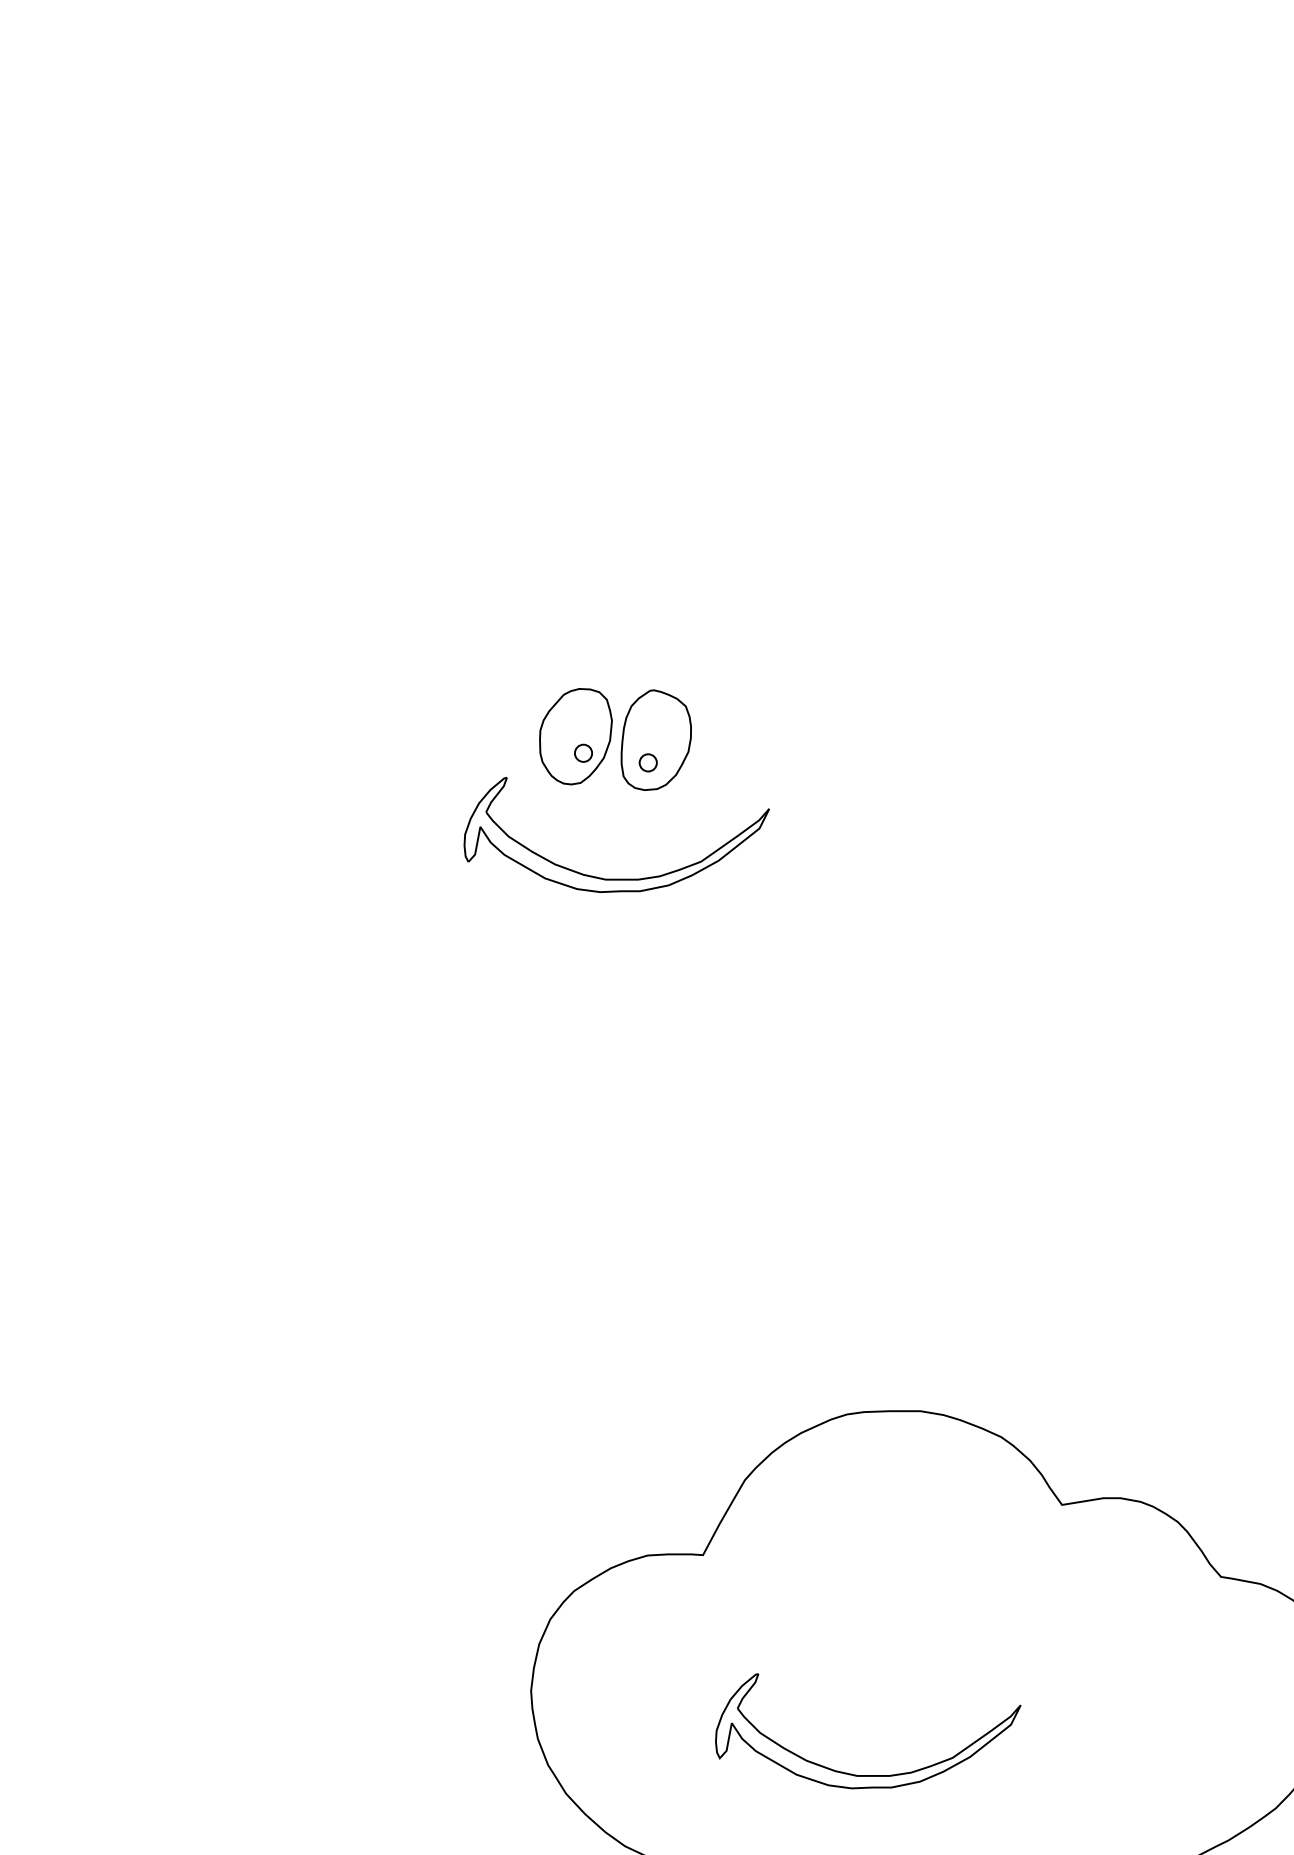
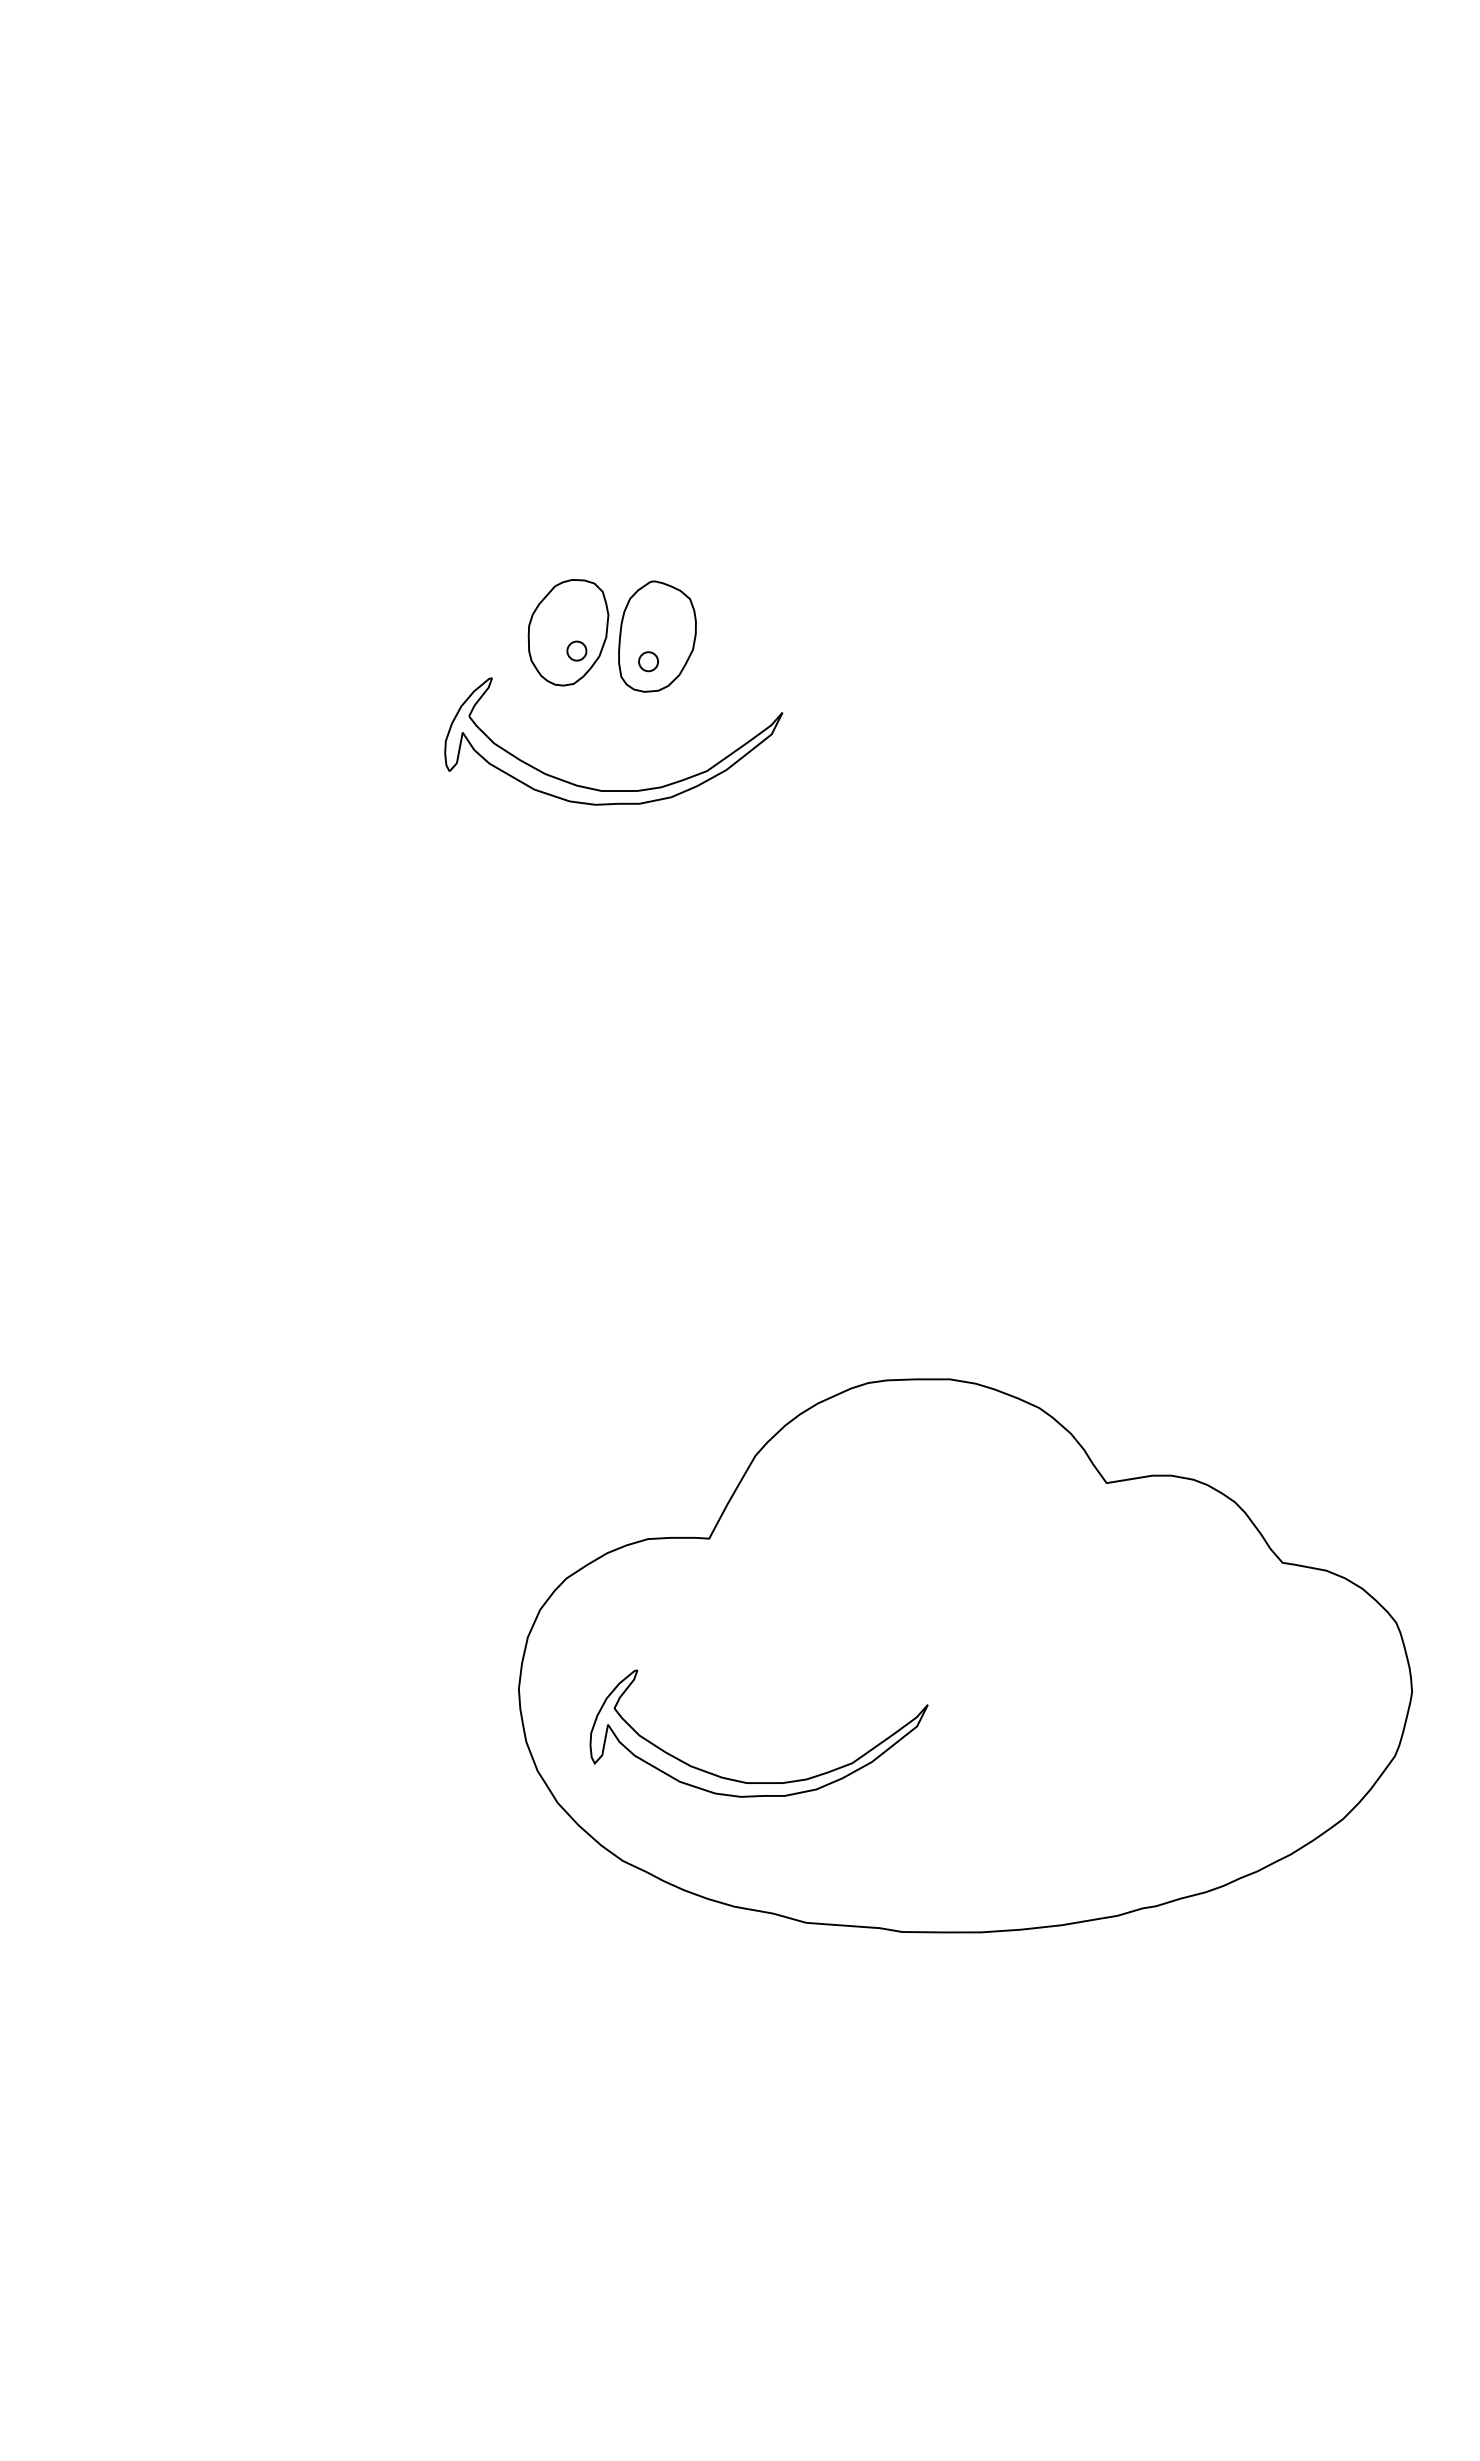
part: (867, 1775) -> (758, 1782), moved

